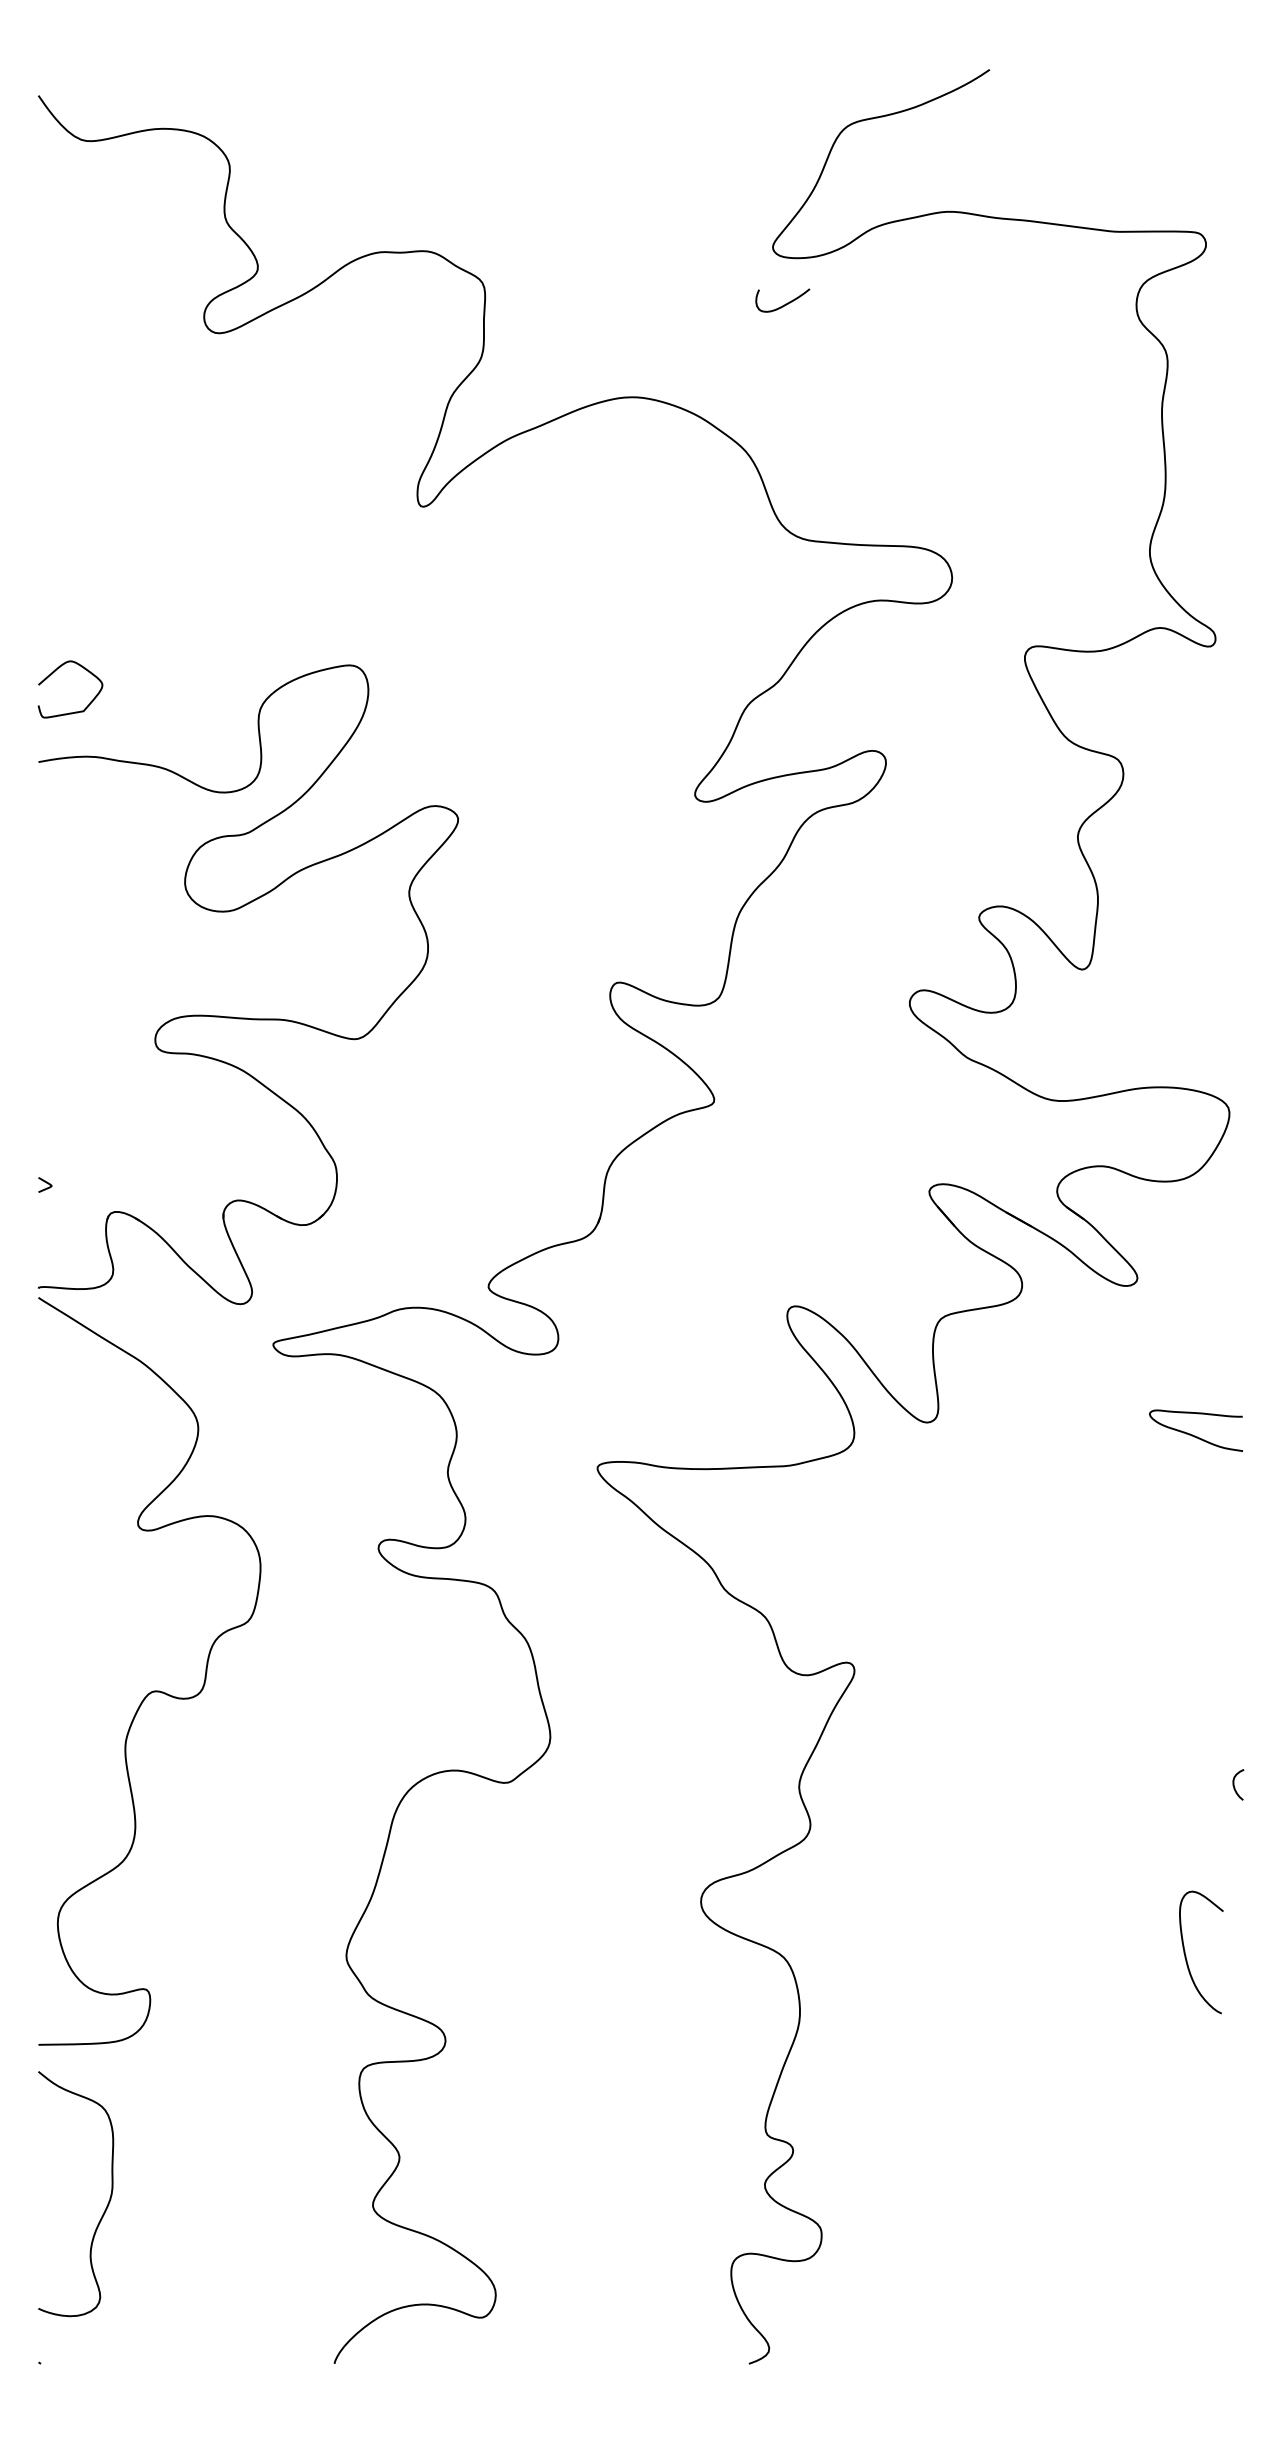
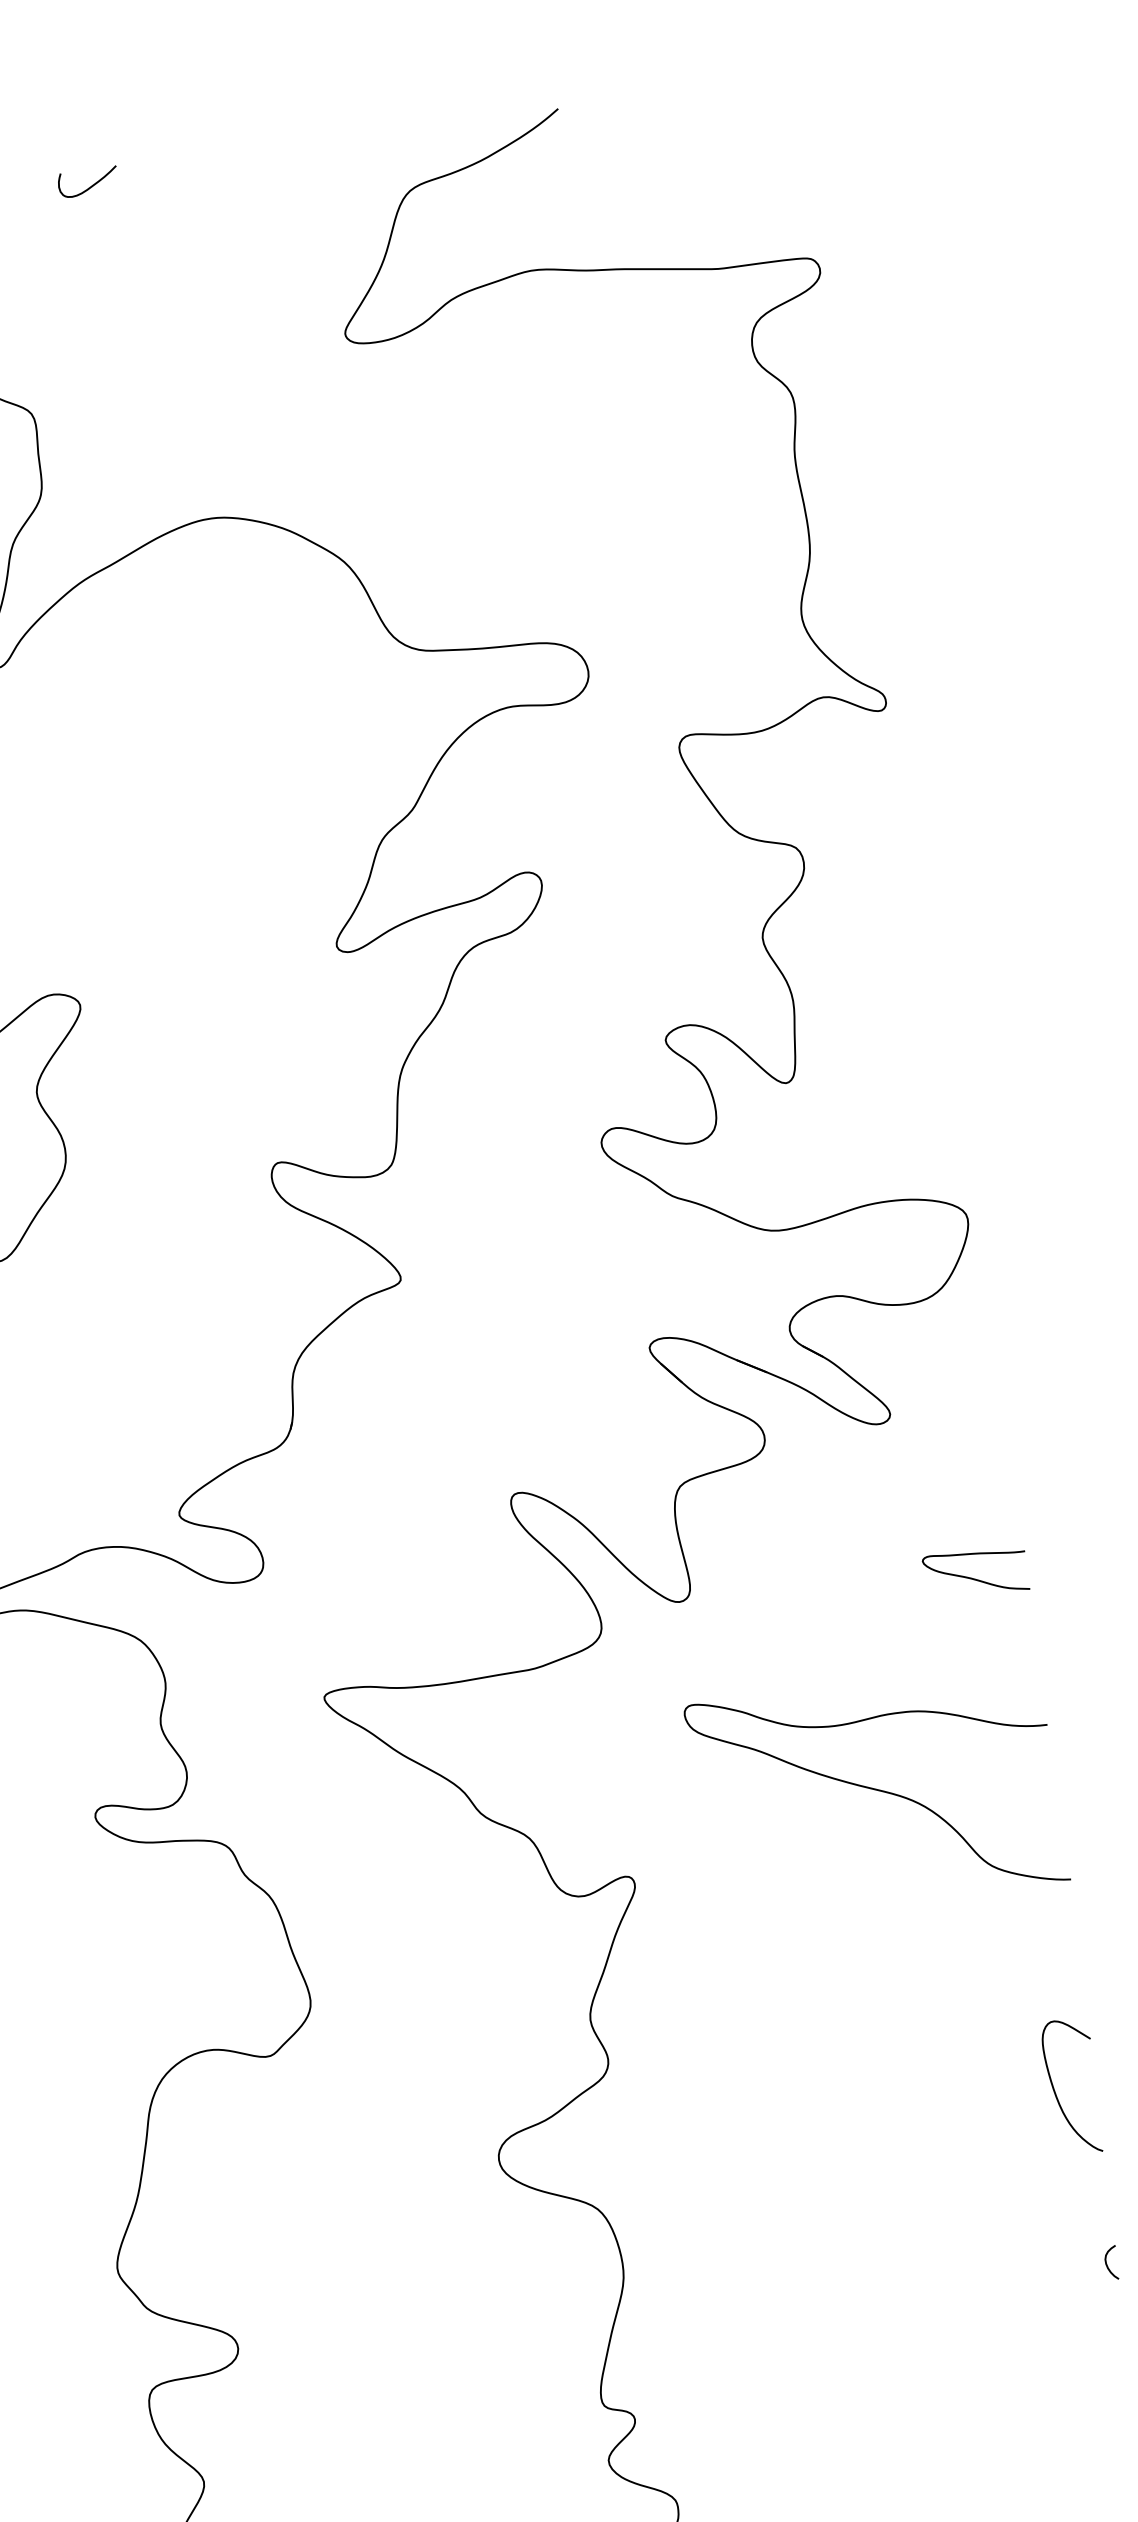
curve: (785, 303) -> (91, 185), moved
curve: (1081, 1614) -> (875, 1790), added
curve: (1234, 1784) -> (1107, 2263), moved
curve: (1186, 1955) -> (1056, 2092), moved

